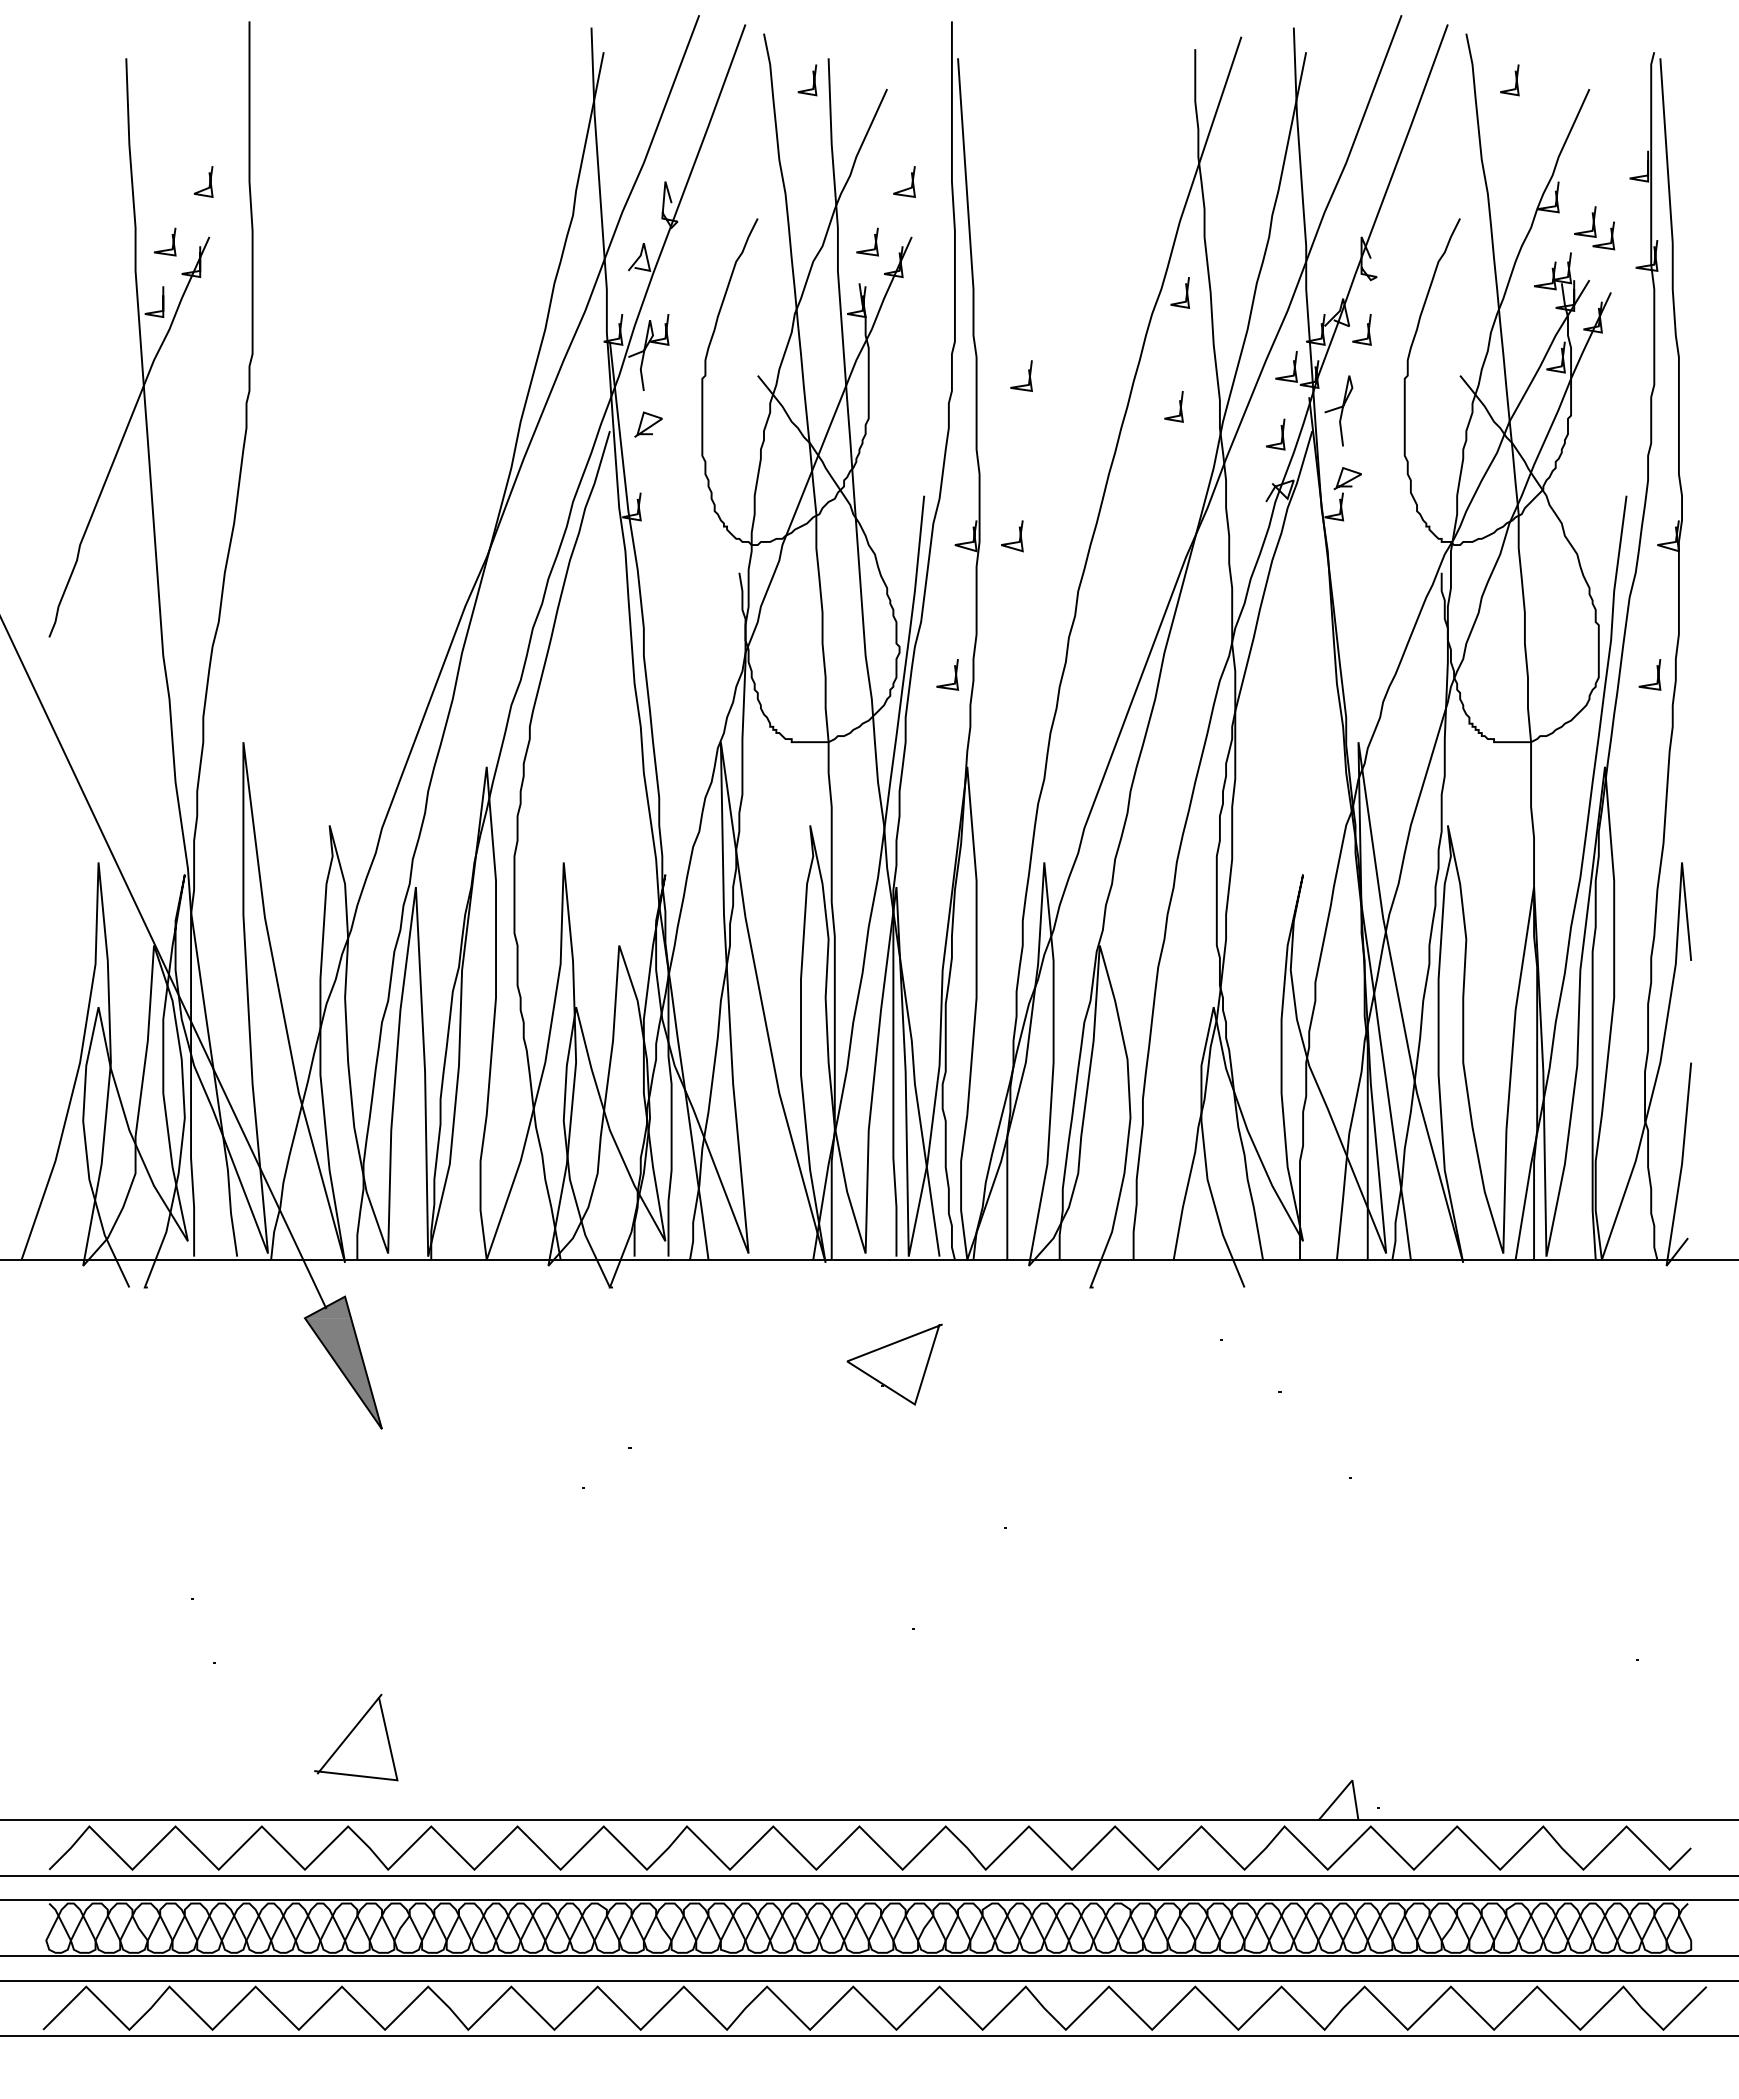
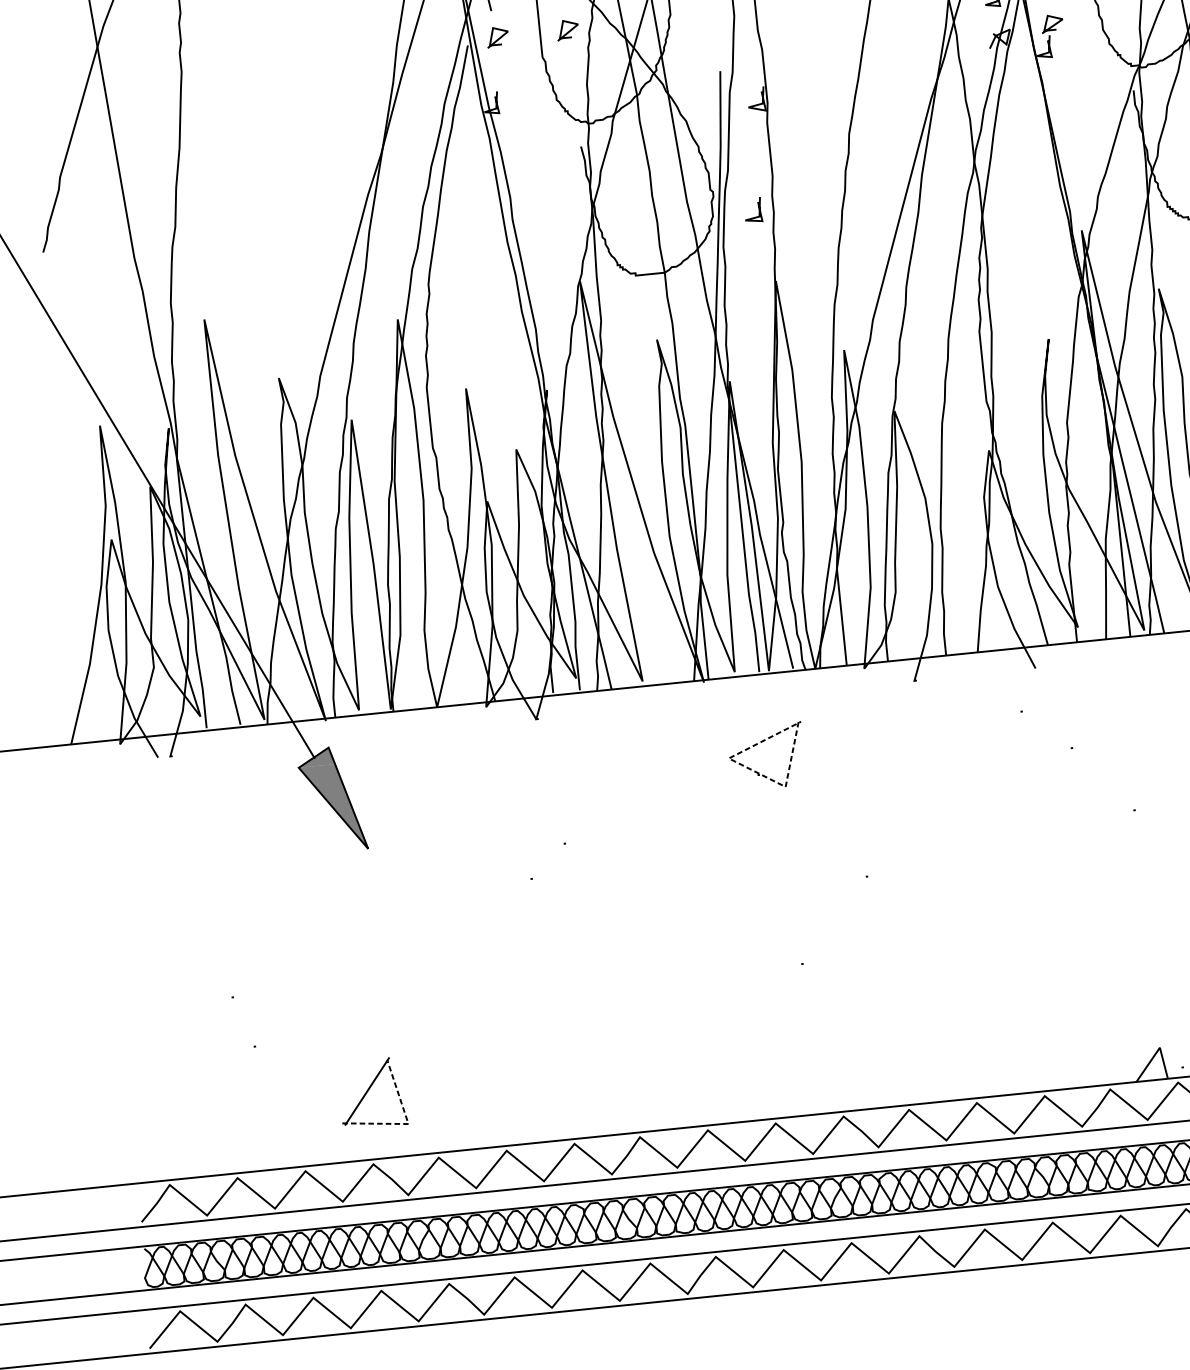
line: (737, 426) -> (567, 31), added
line: (1014, 541) -> (795, 99), removed
line: (873, 1377) -> (750, 769), solid -> dashed
line: (397, 1779) -> (408, 1123), solid -> dashed

